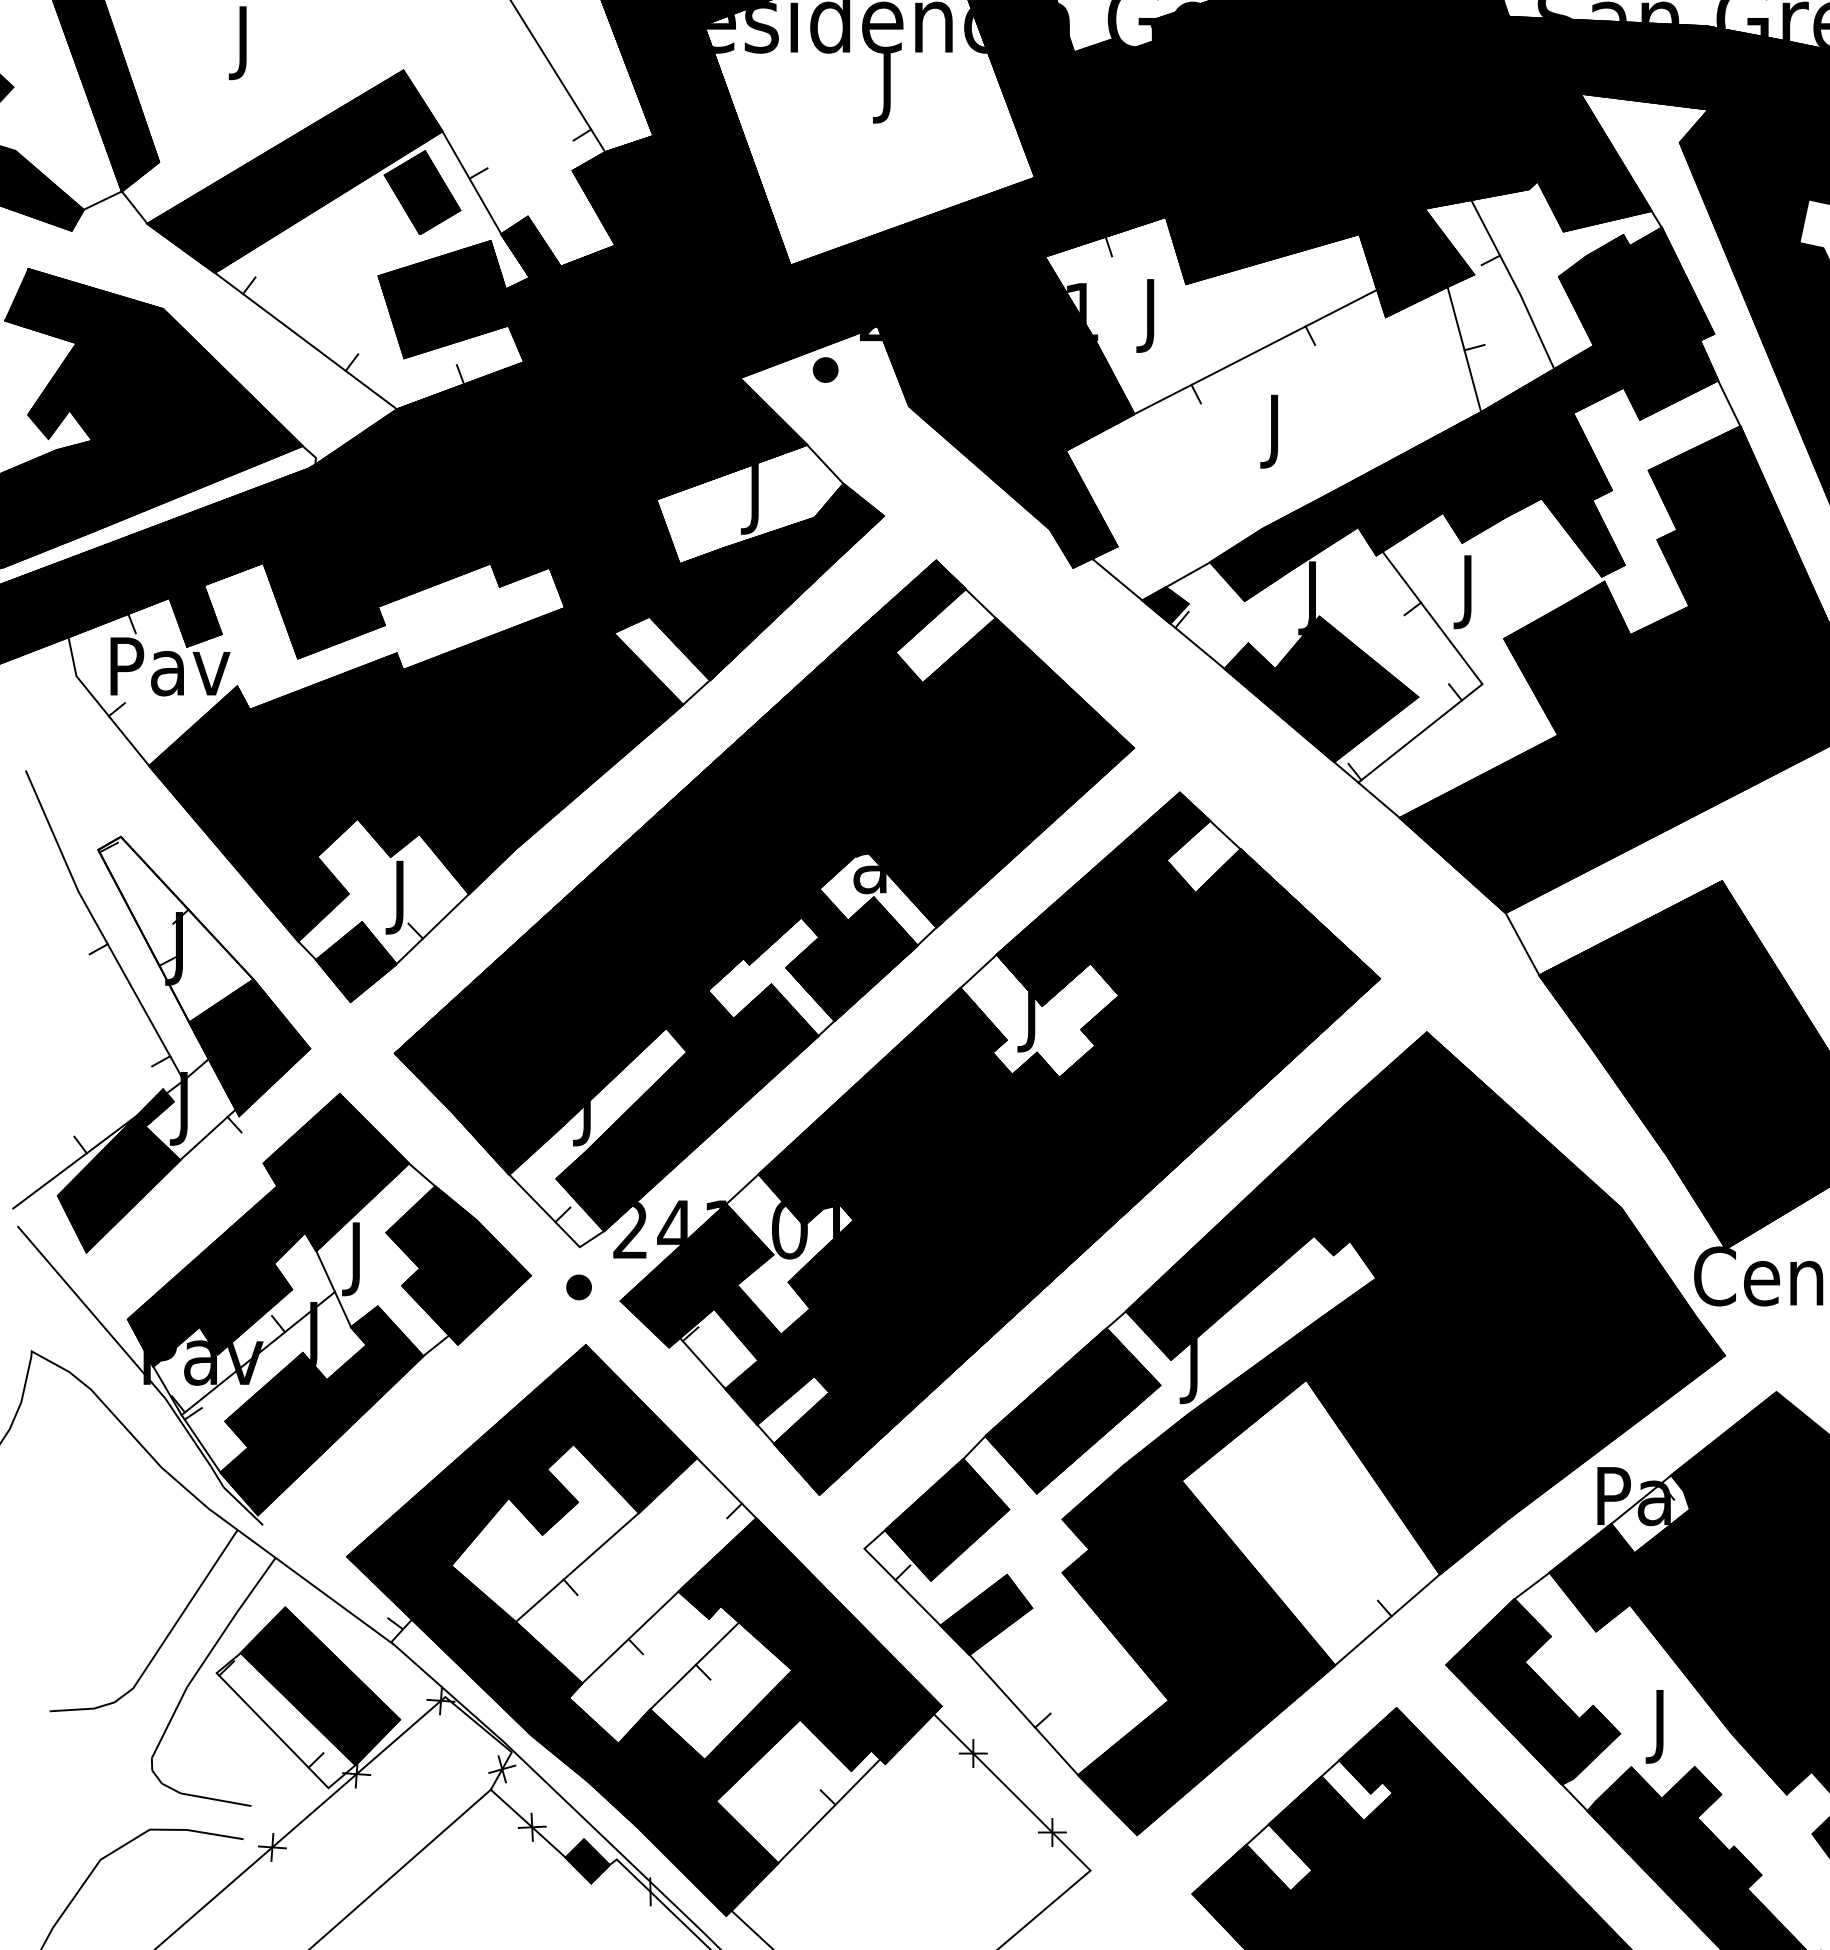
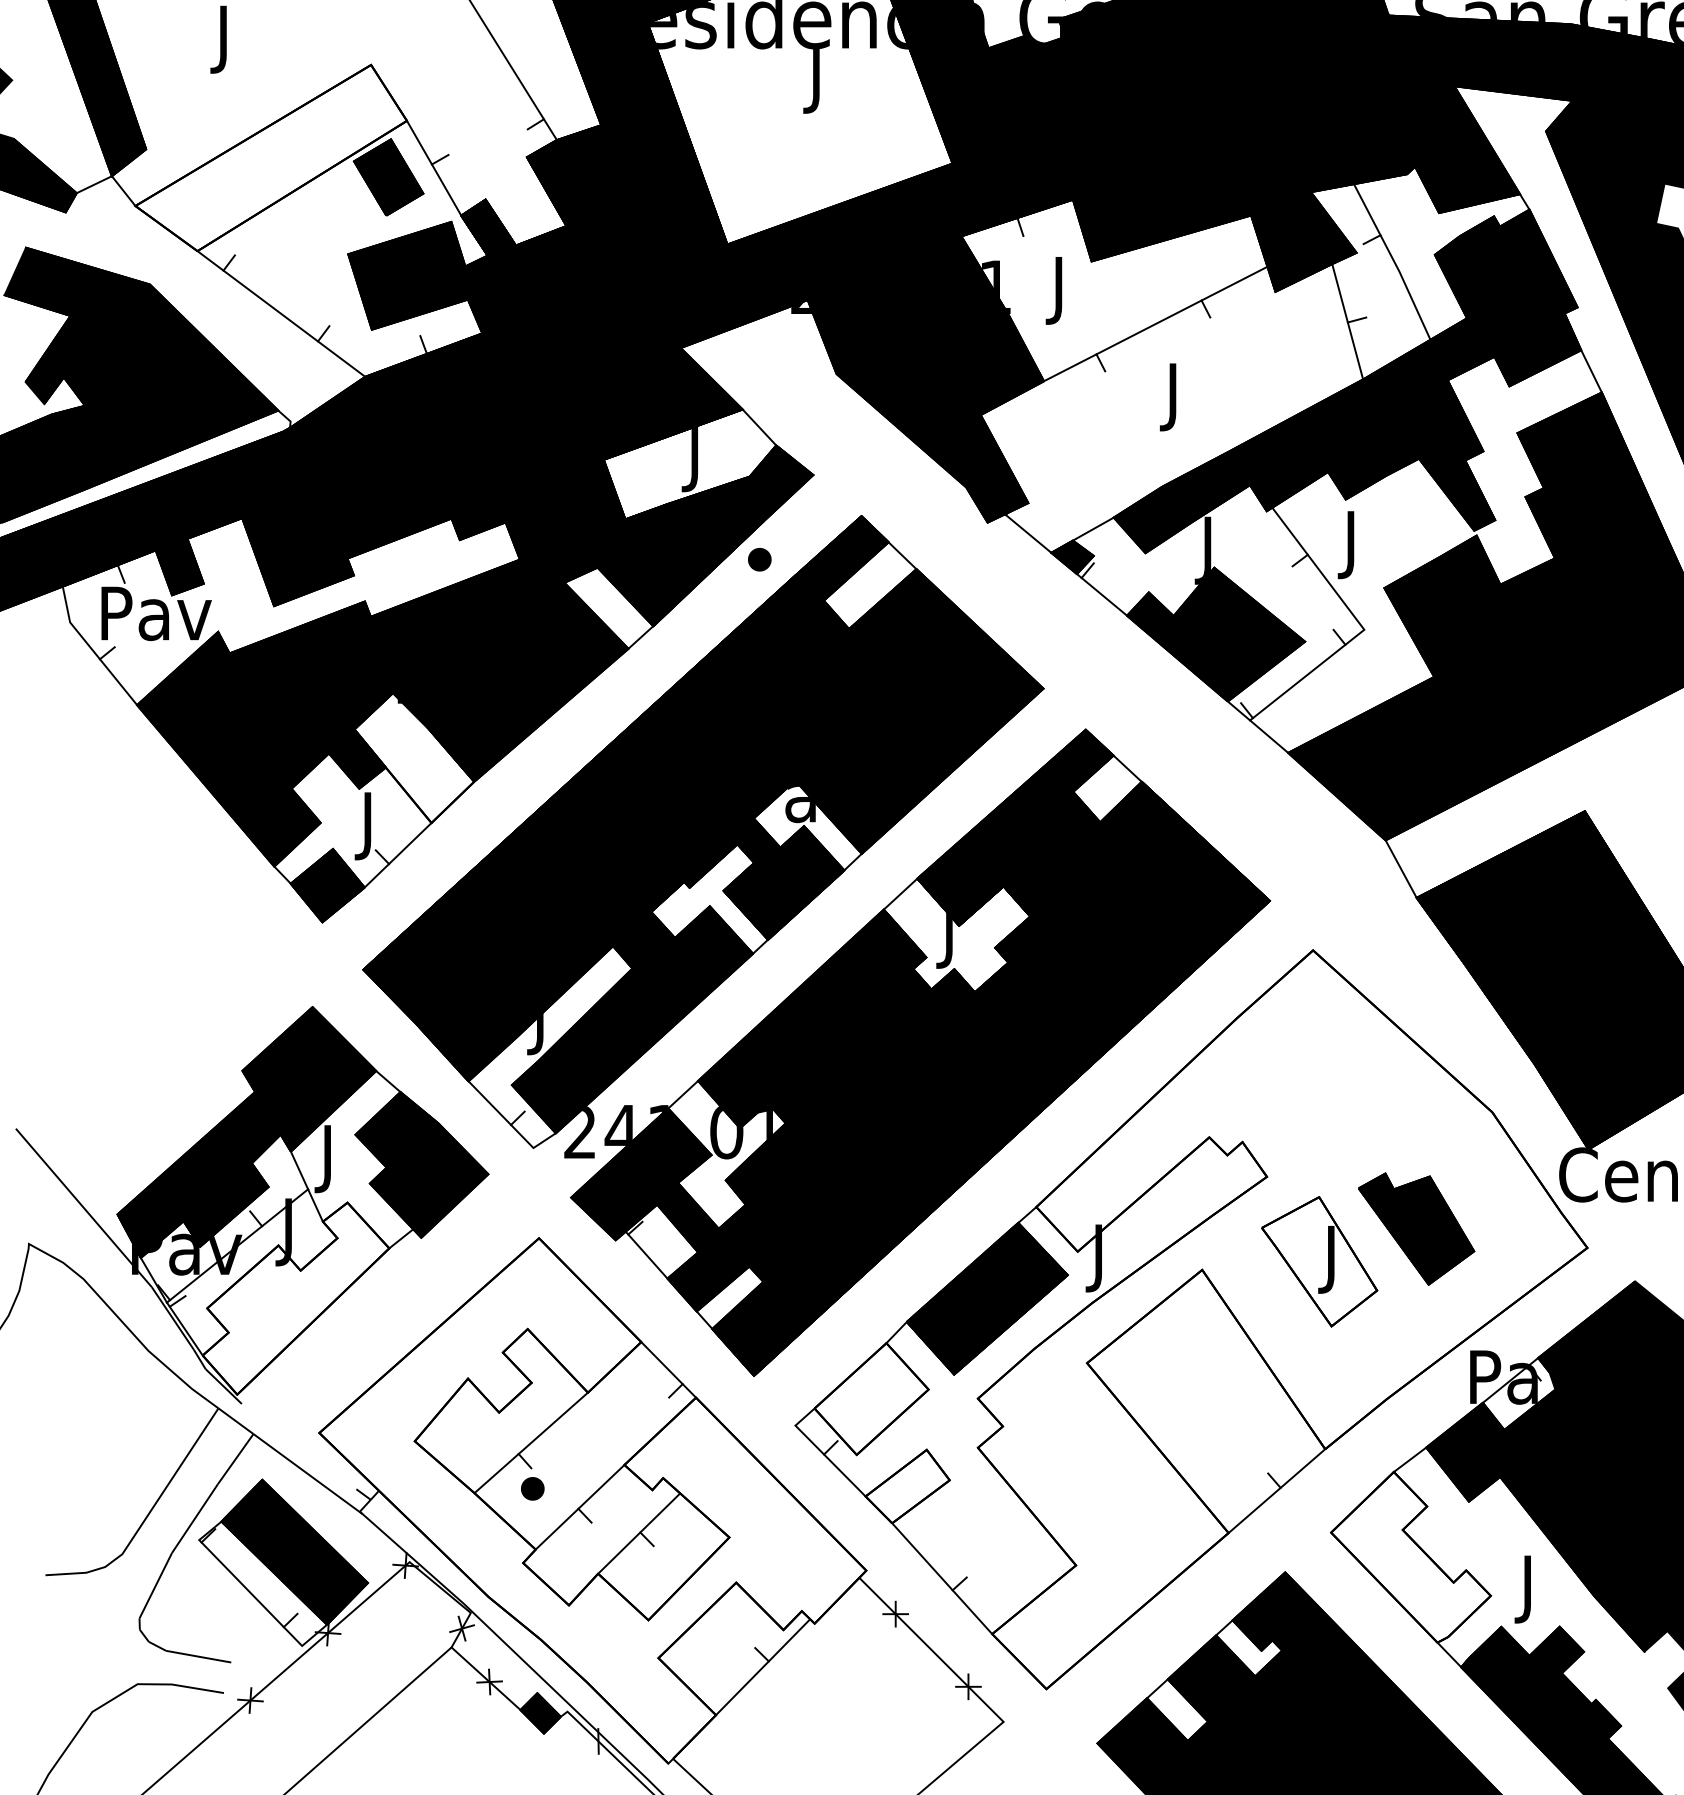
fill: (294, 171) -> (270, 157), removed
part: (825, 369) -> (759, 559), moved
fill: (450, 823) -> (414, 758), removed
part: (149, 1016) -> (137, 935), removed
part: (578, 1287) -> (532, 1488), moved
fill: (1433, 1370) -> (1319, 1261), removed
fill: (321, 1410) -> (295, 1298), removed
fill: (1393, 1433) -> (1282, 1319), removed
fill: (947, 1519) -> (871, 1398), removed
fill: (986, 1614) -> (907, 1486), removed
fill: (644, 1630) -> (593, 1500), removed
fill: (1532, 1691) -> (1410, 1557), removed

